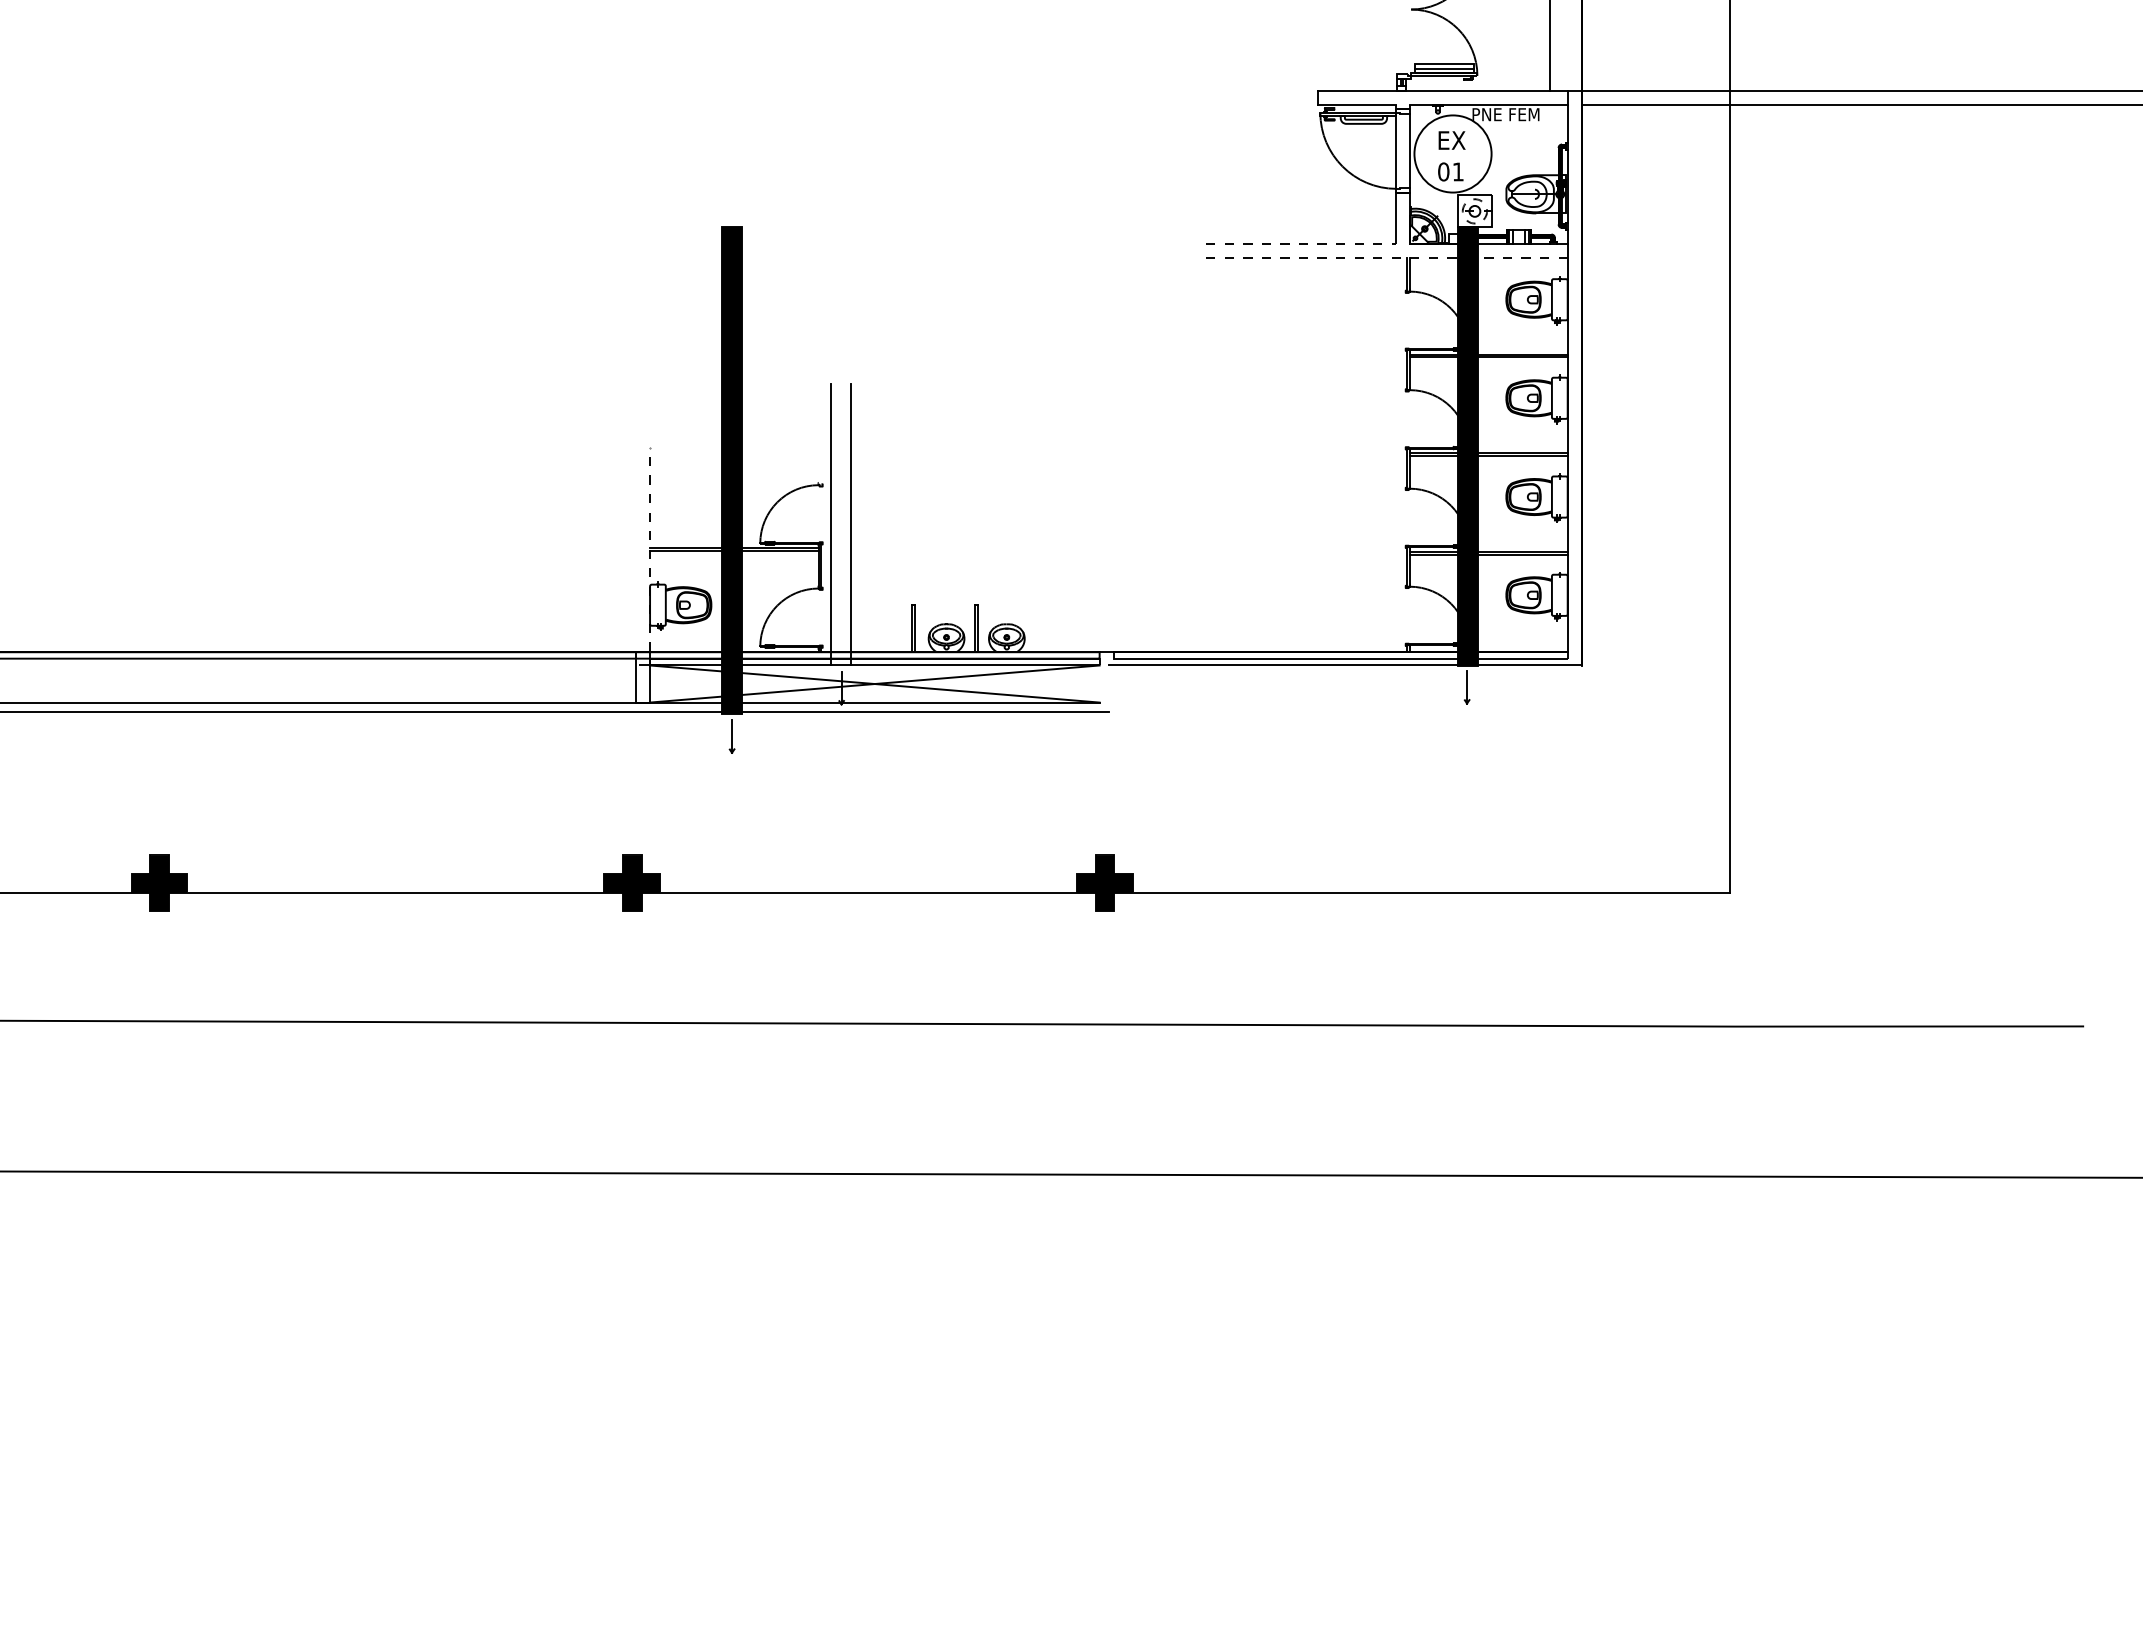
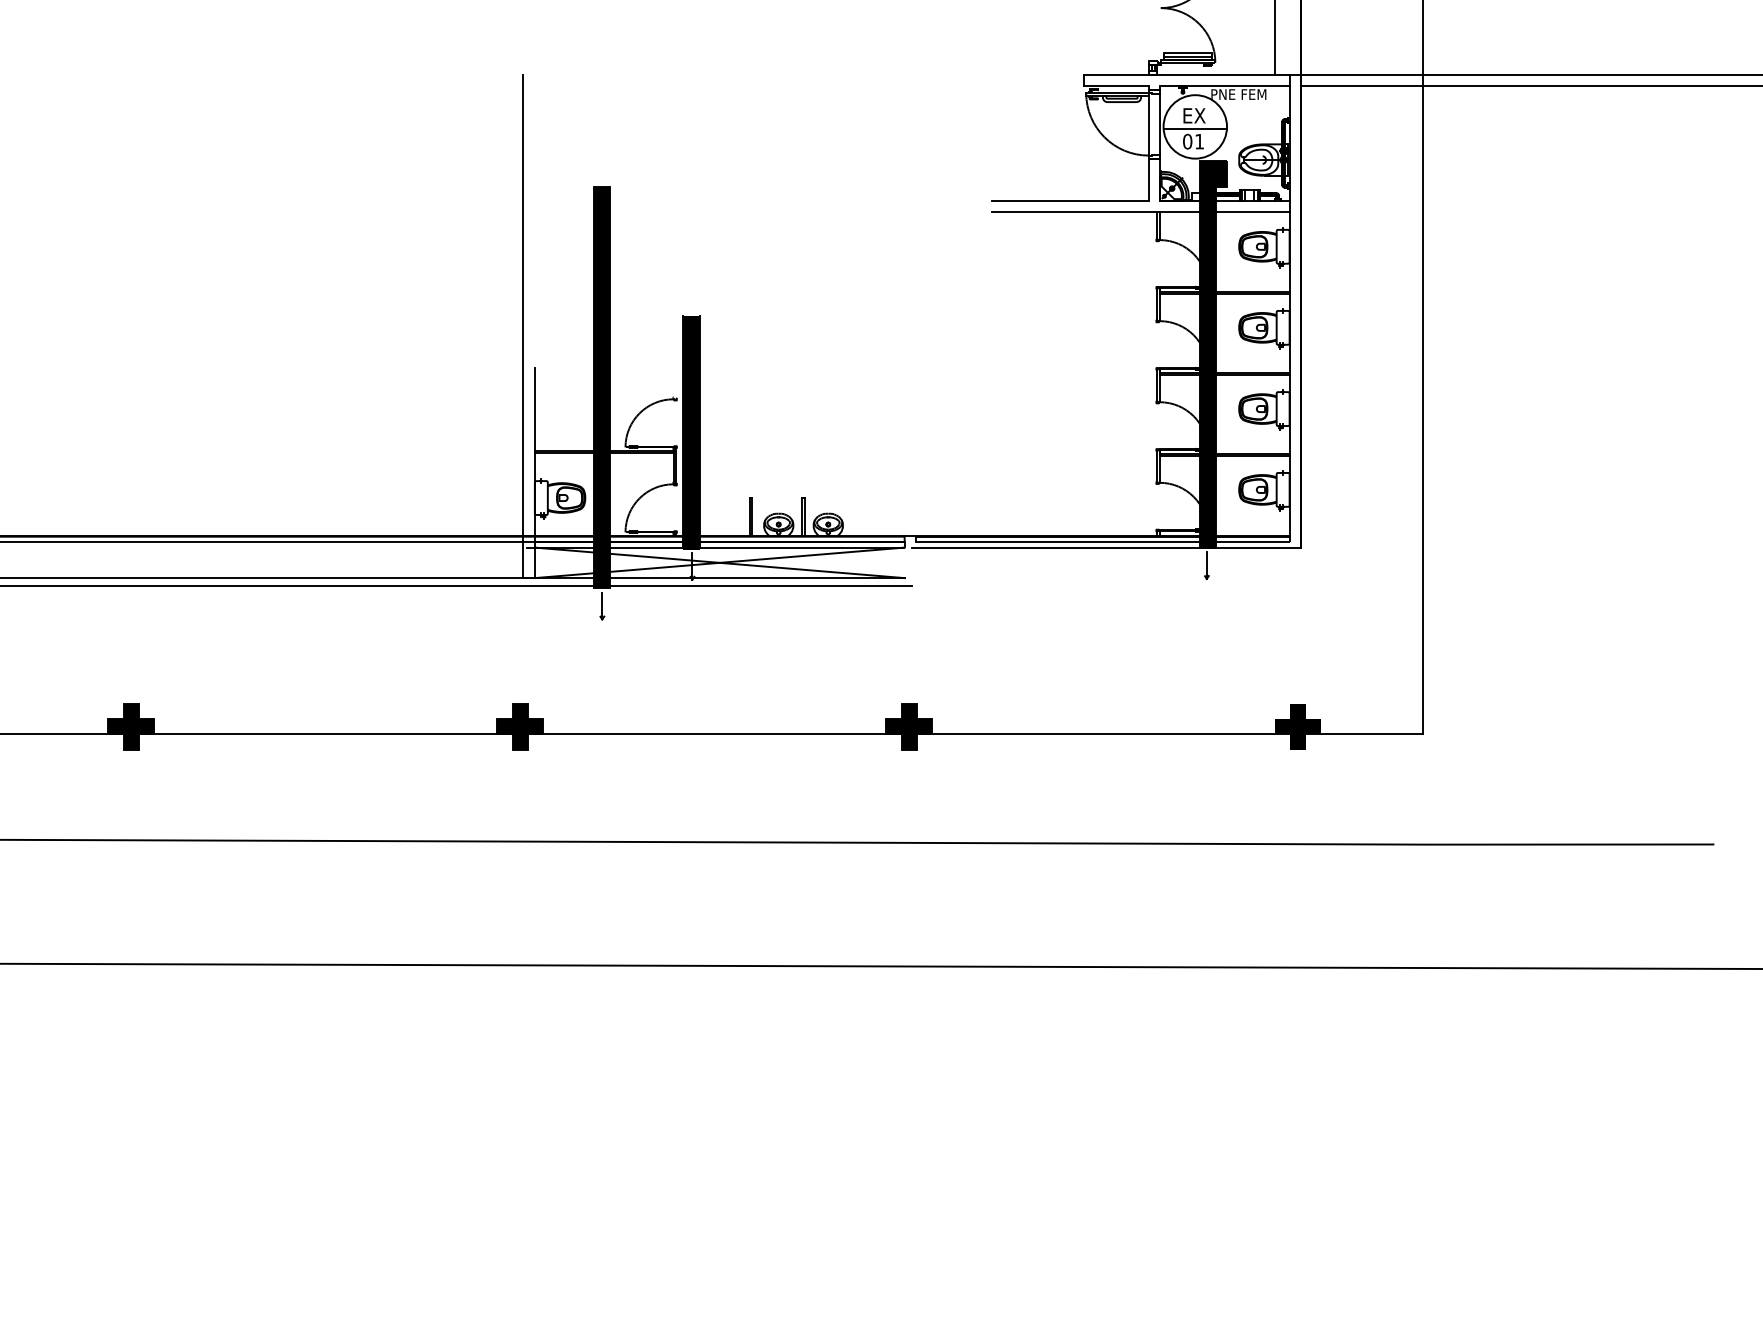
line: (1452, 156) -> (1194, 128), added
fill: (1474, 211) -> (1212, 174), added
line: (1301, 243) -> (1070, 200), dashed -> solid
line: (1387, 257) -> (1141, 212), dashed -> solid
line: (636, 370) -> (523, 304), added
fill: (840, 525) -> (691, 432), added
line: (649, 549) -> (534, 452), dashed -> solid
fill: (1577, 883) -> (1297, 726), added

